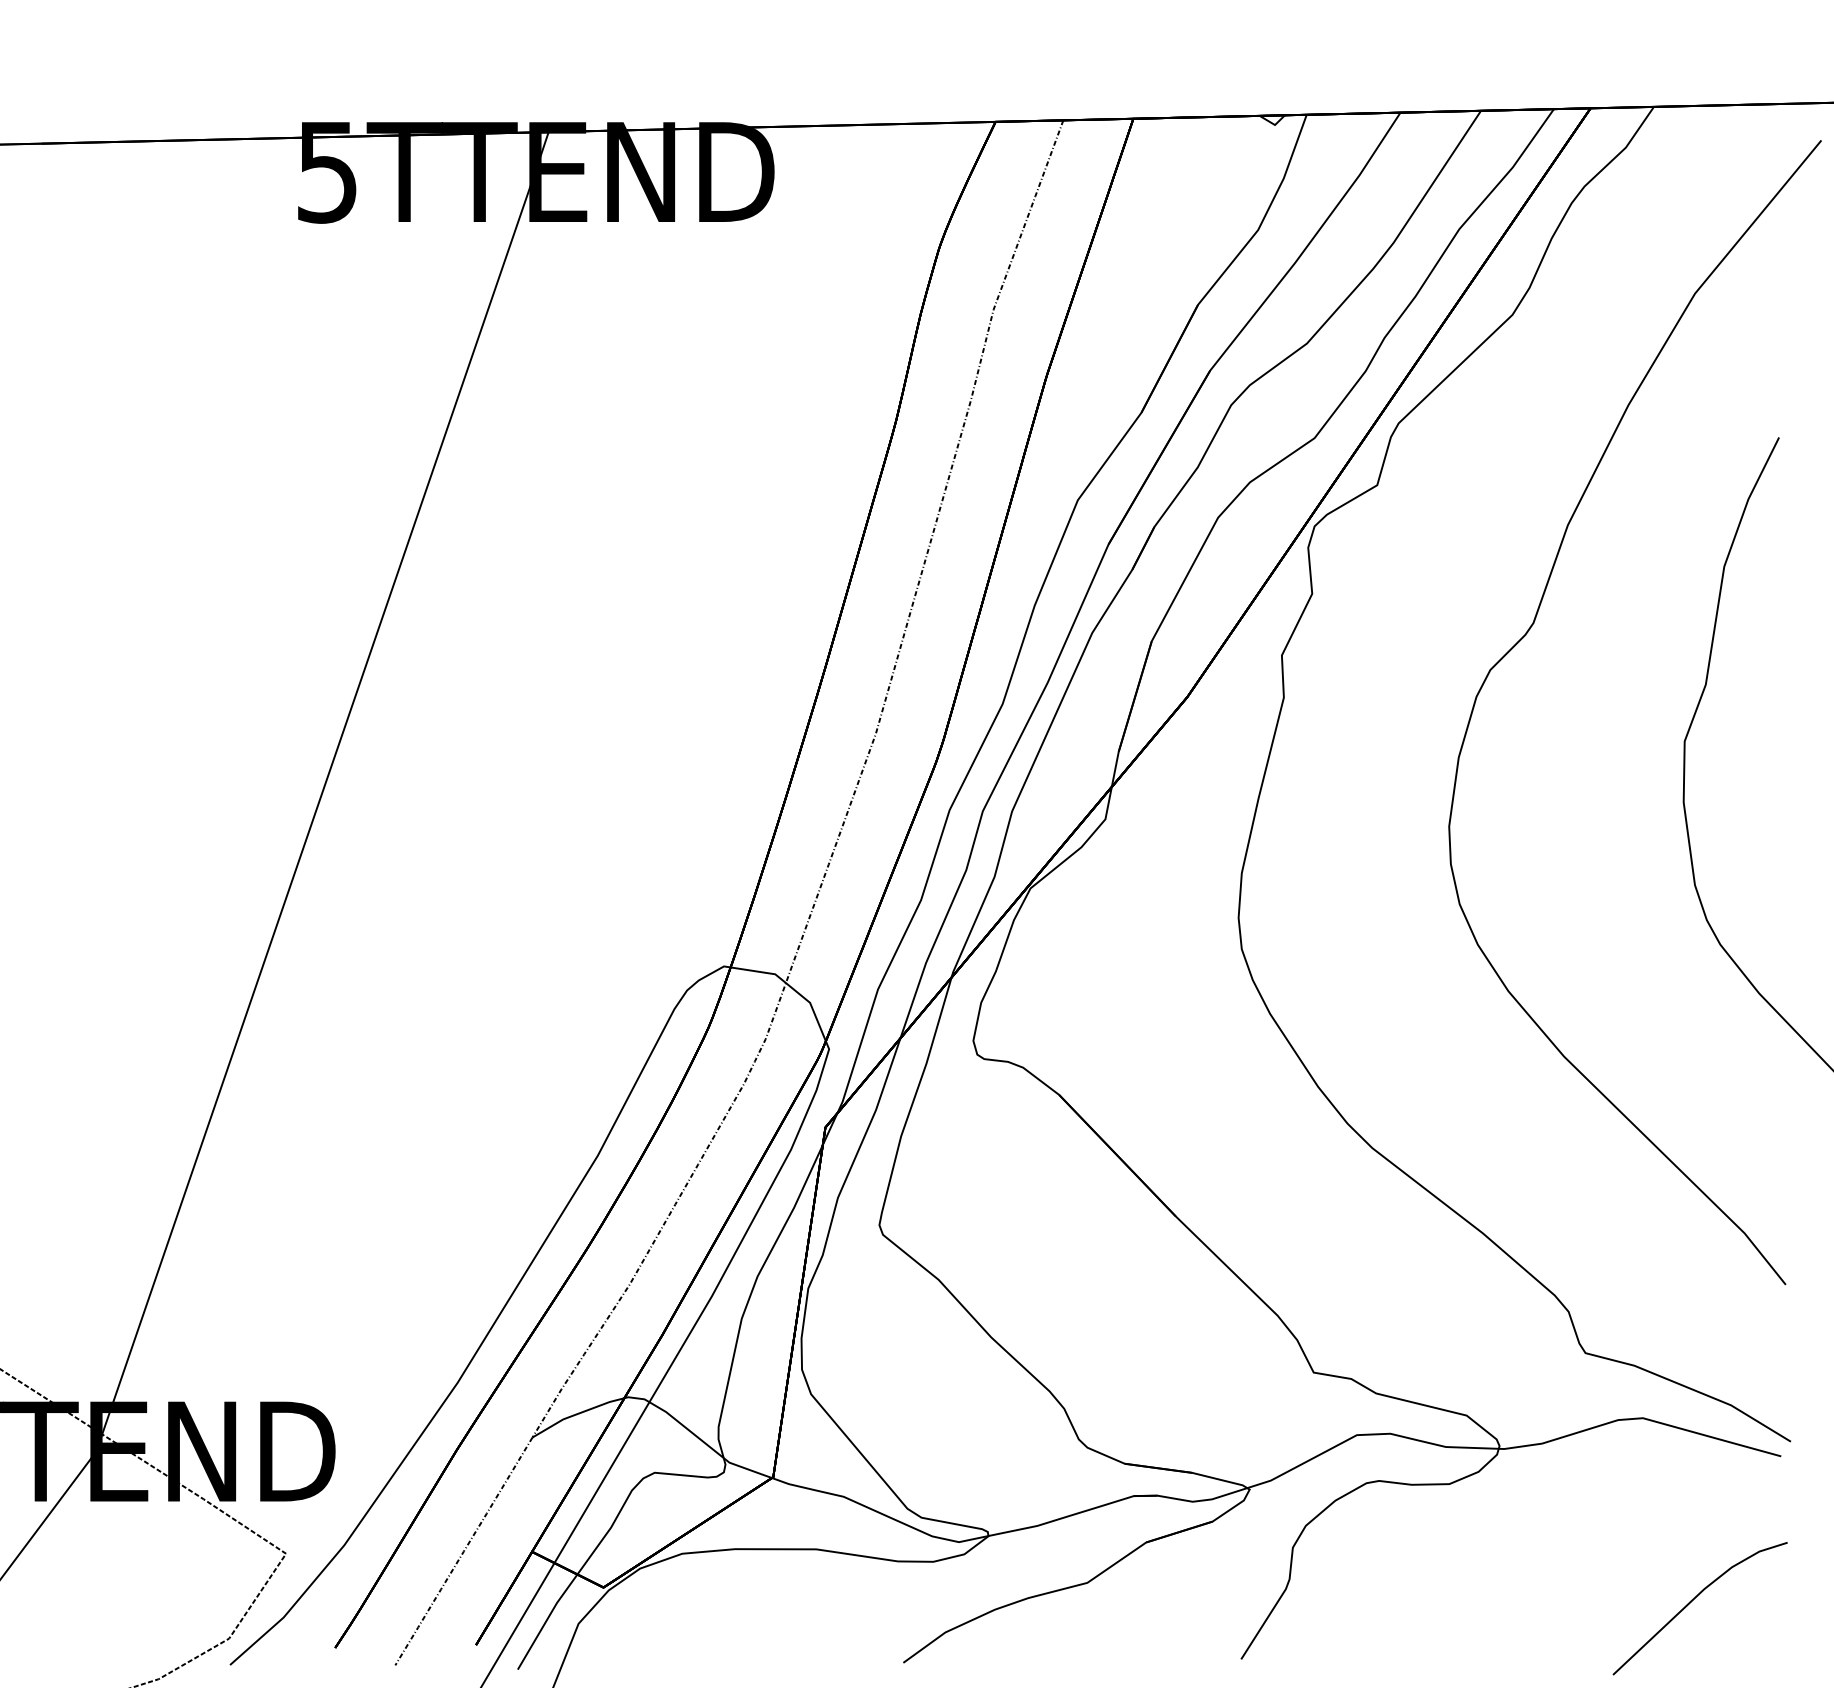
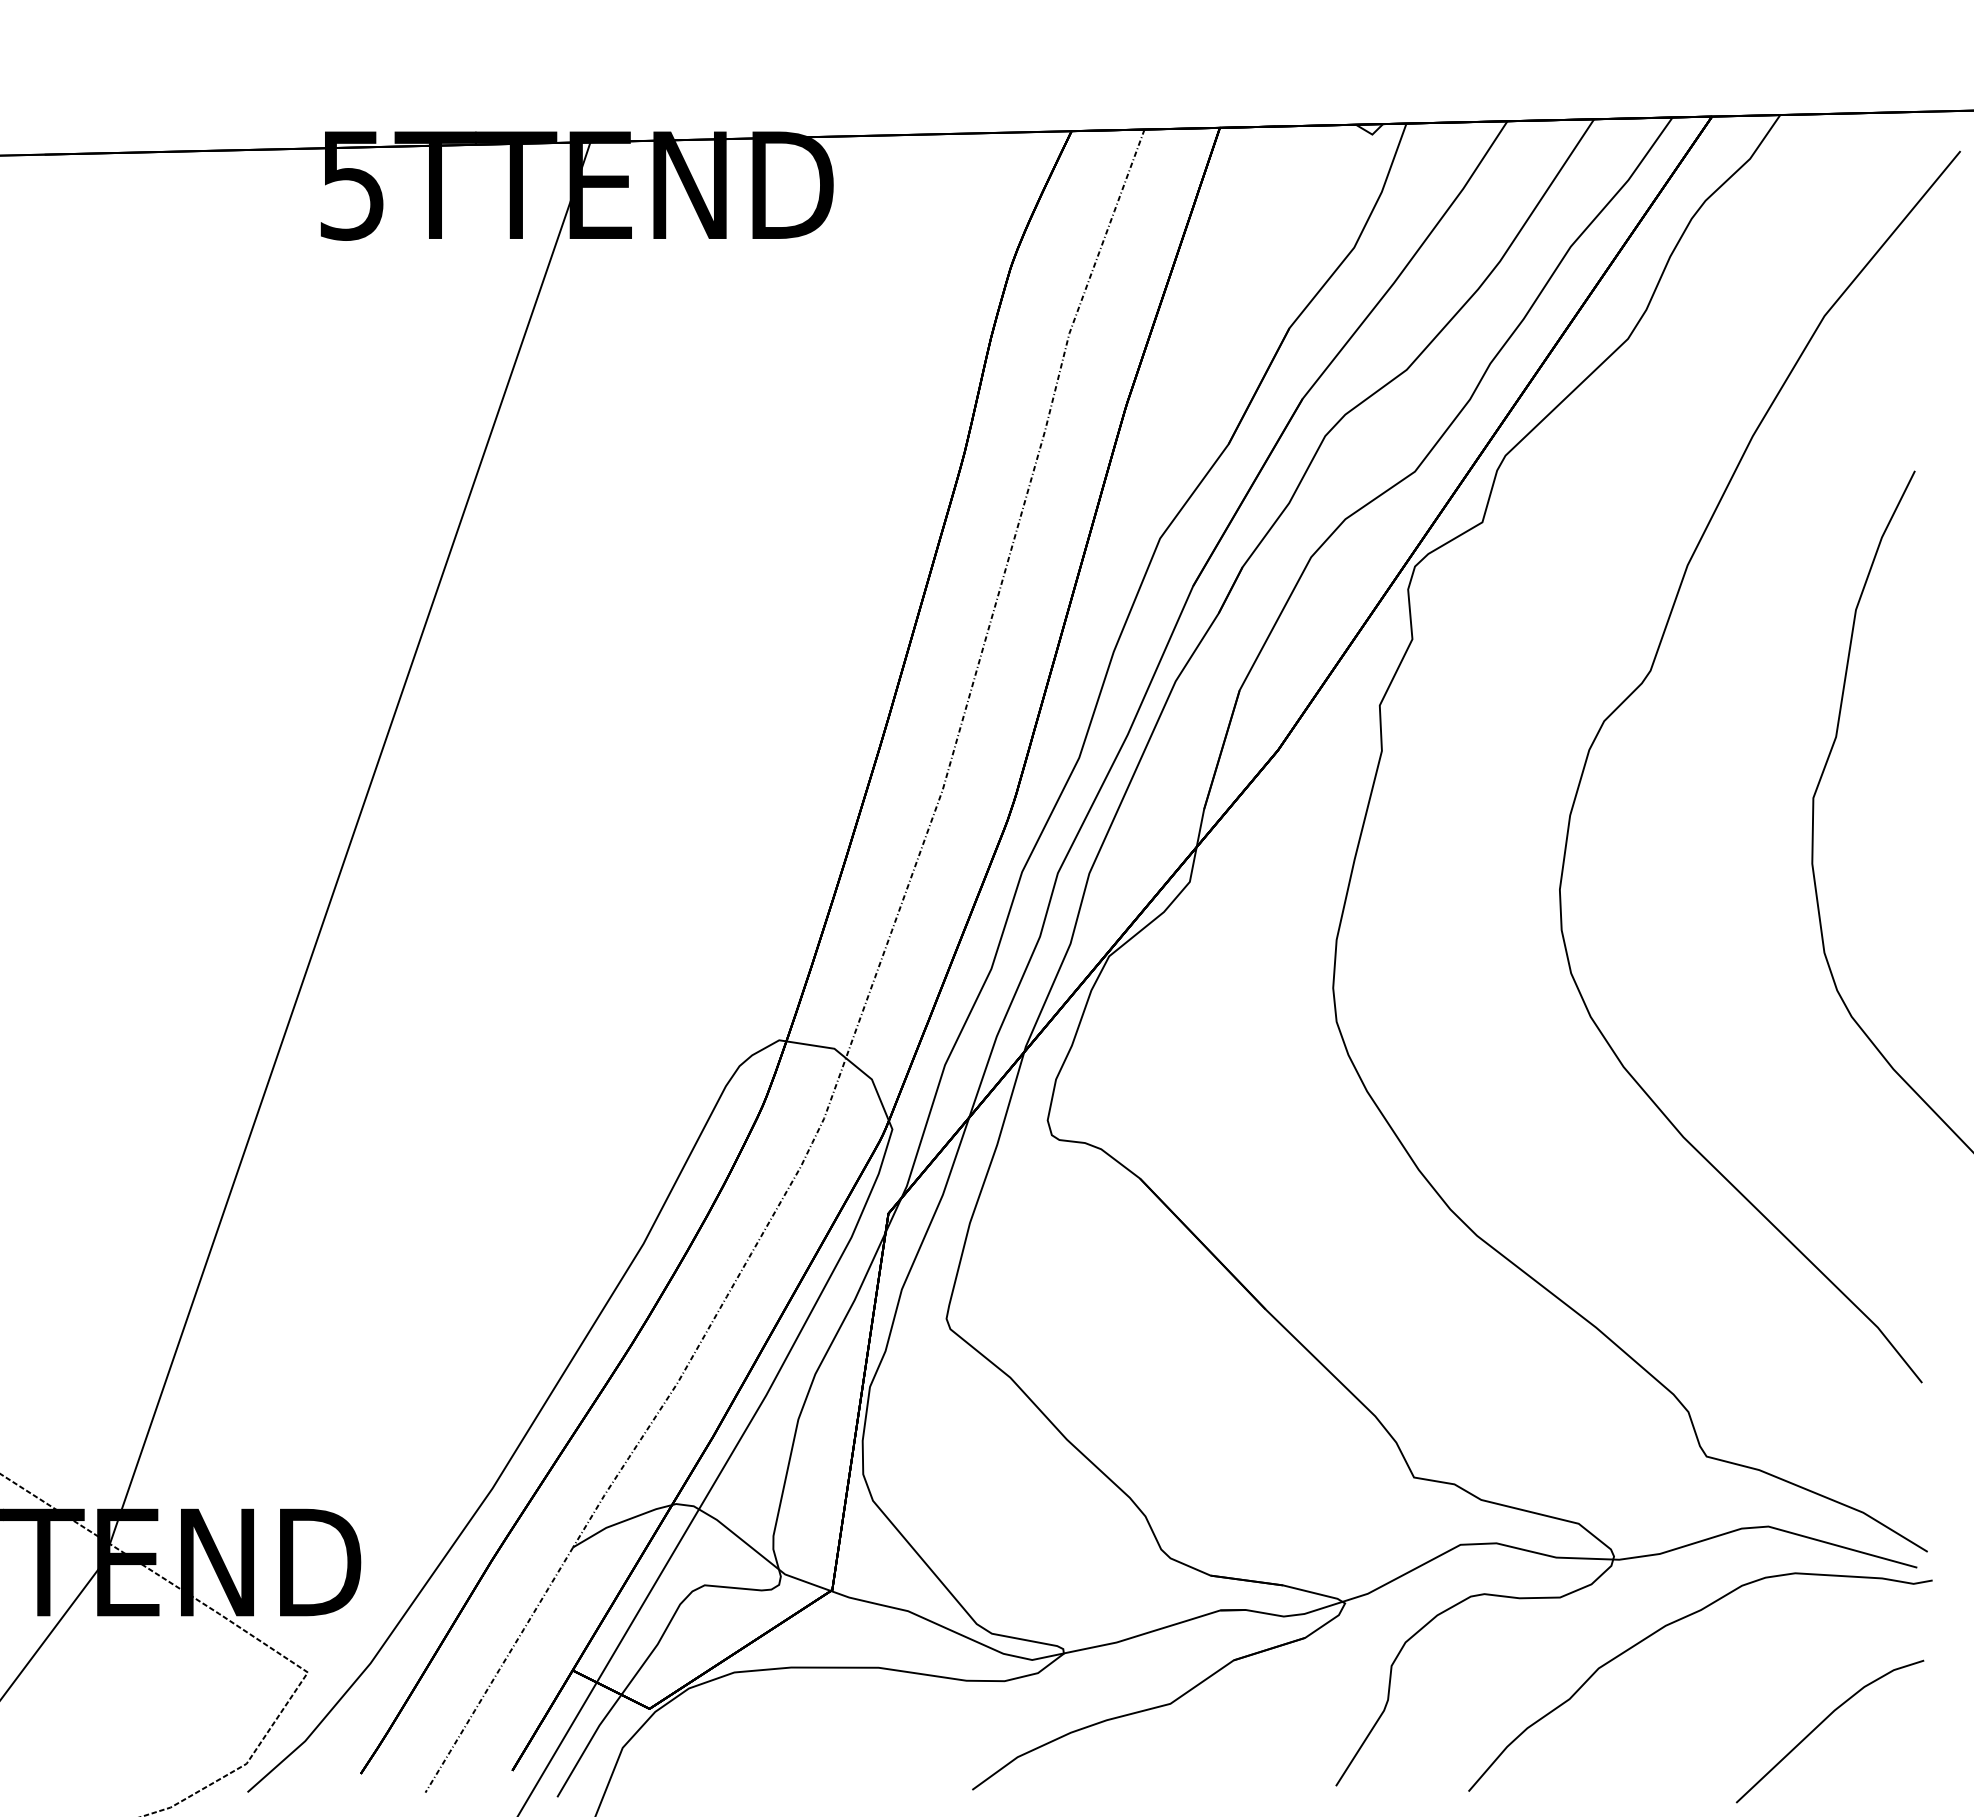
curve: (1559, 1506) -> (1678, 1621), added

